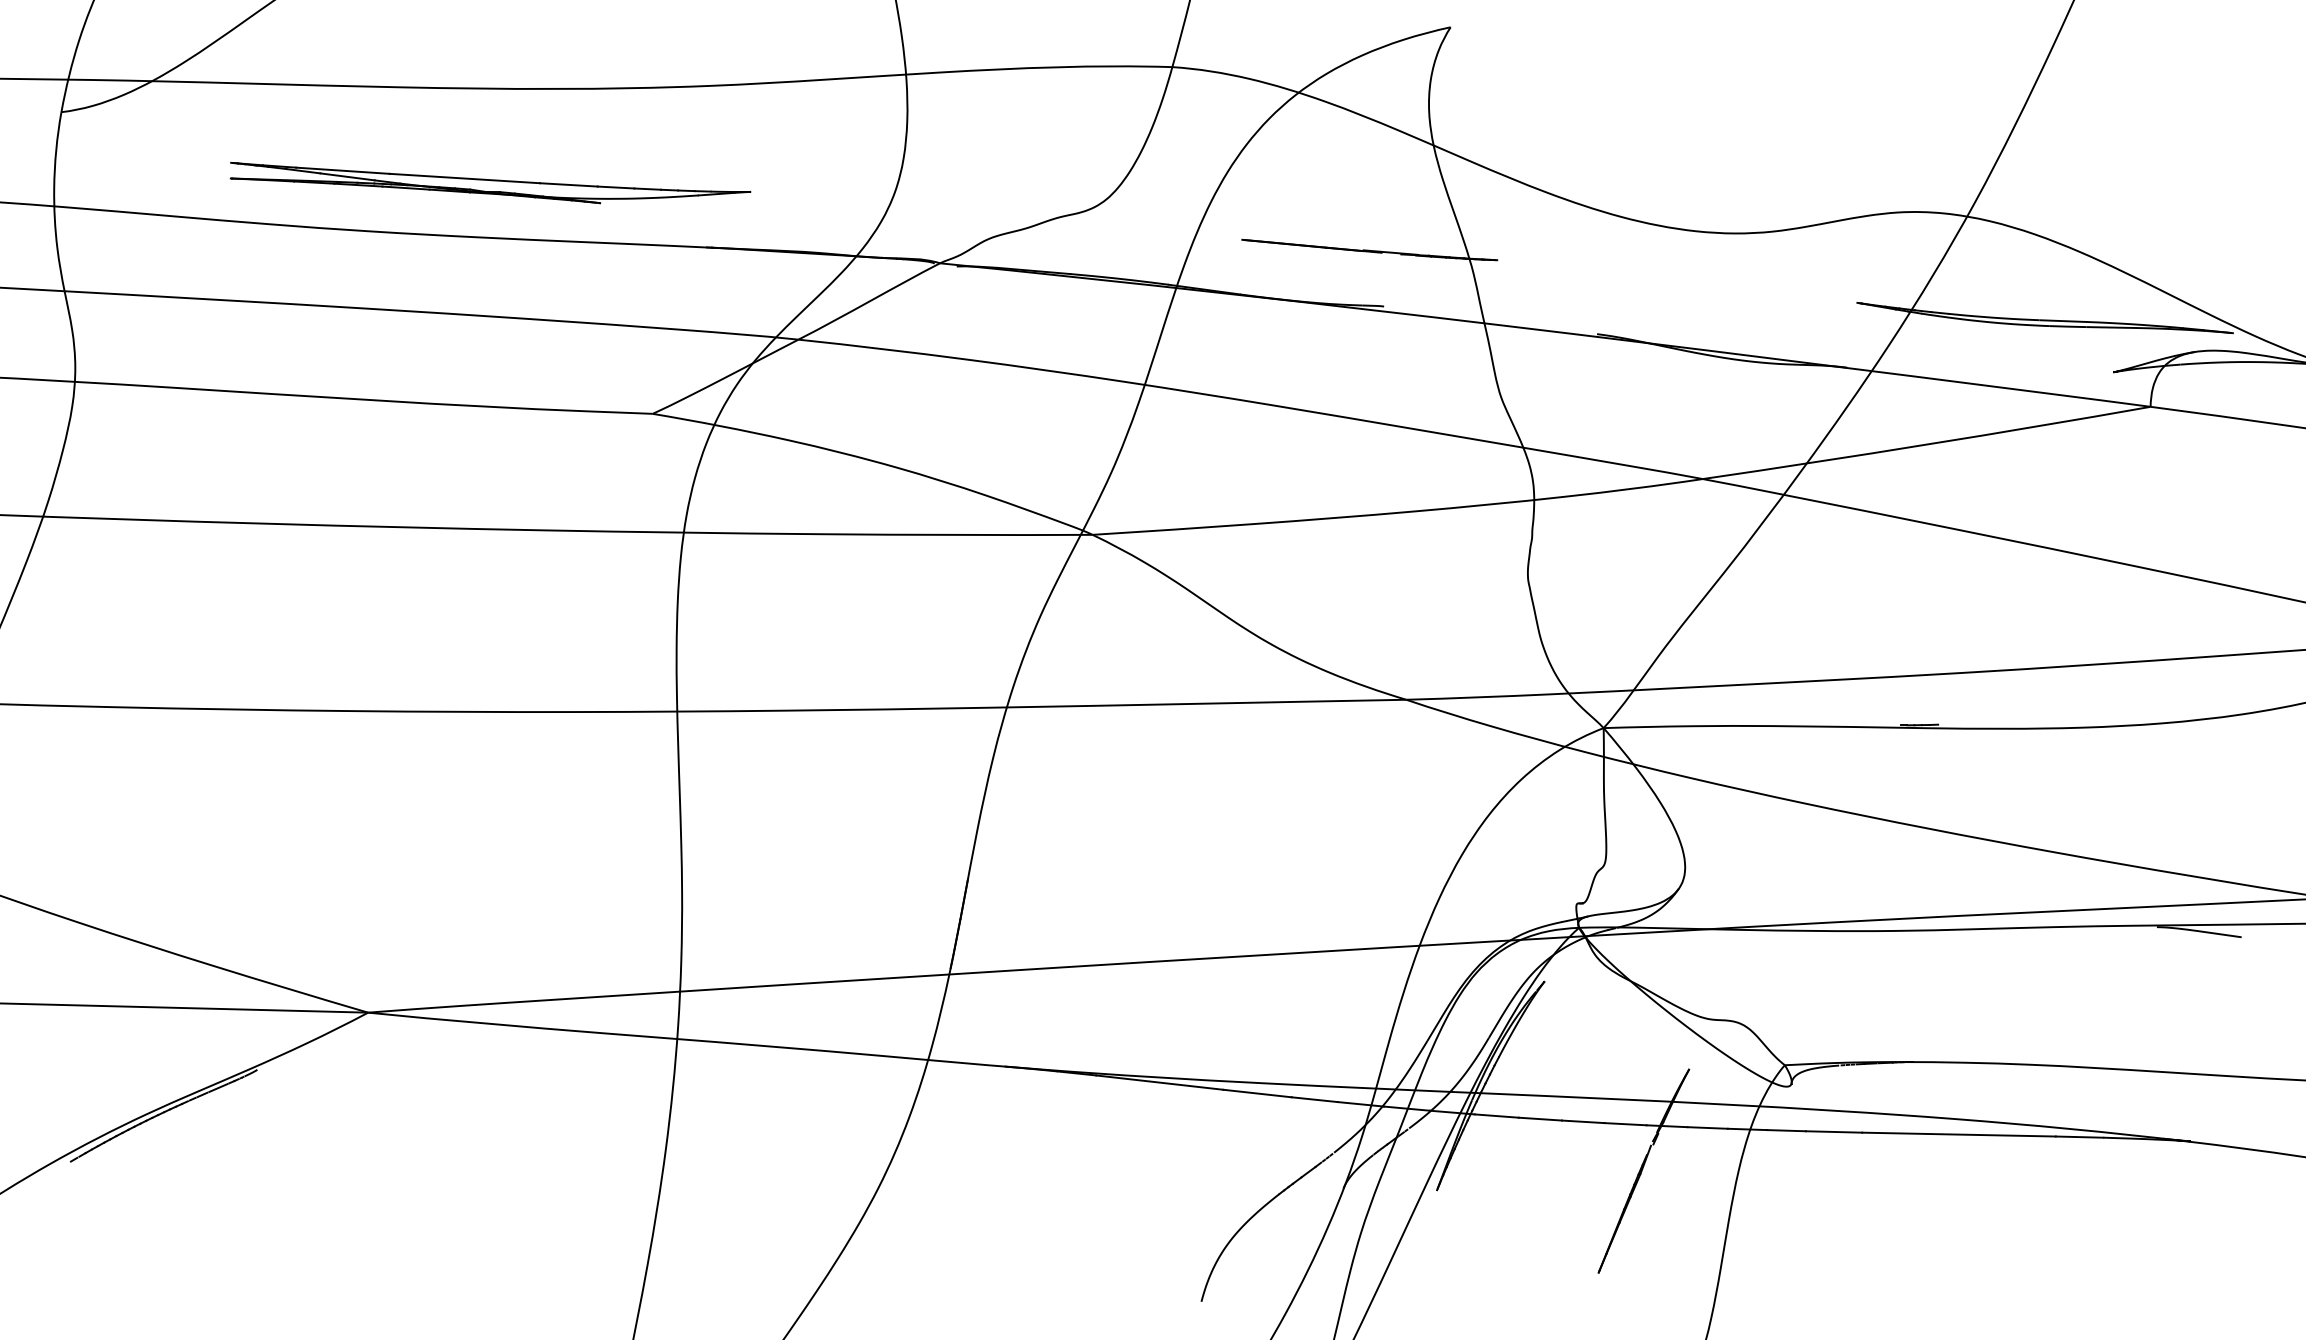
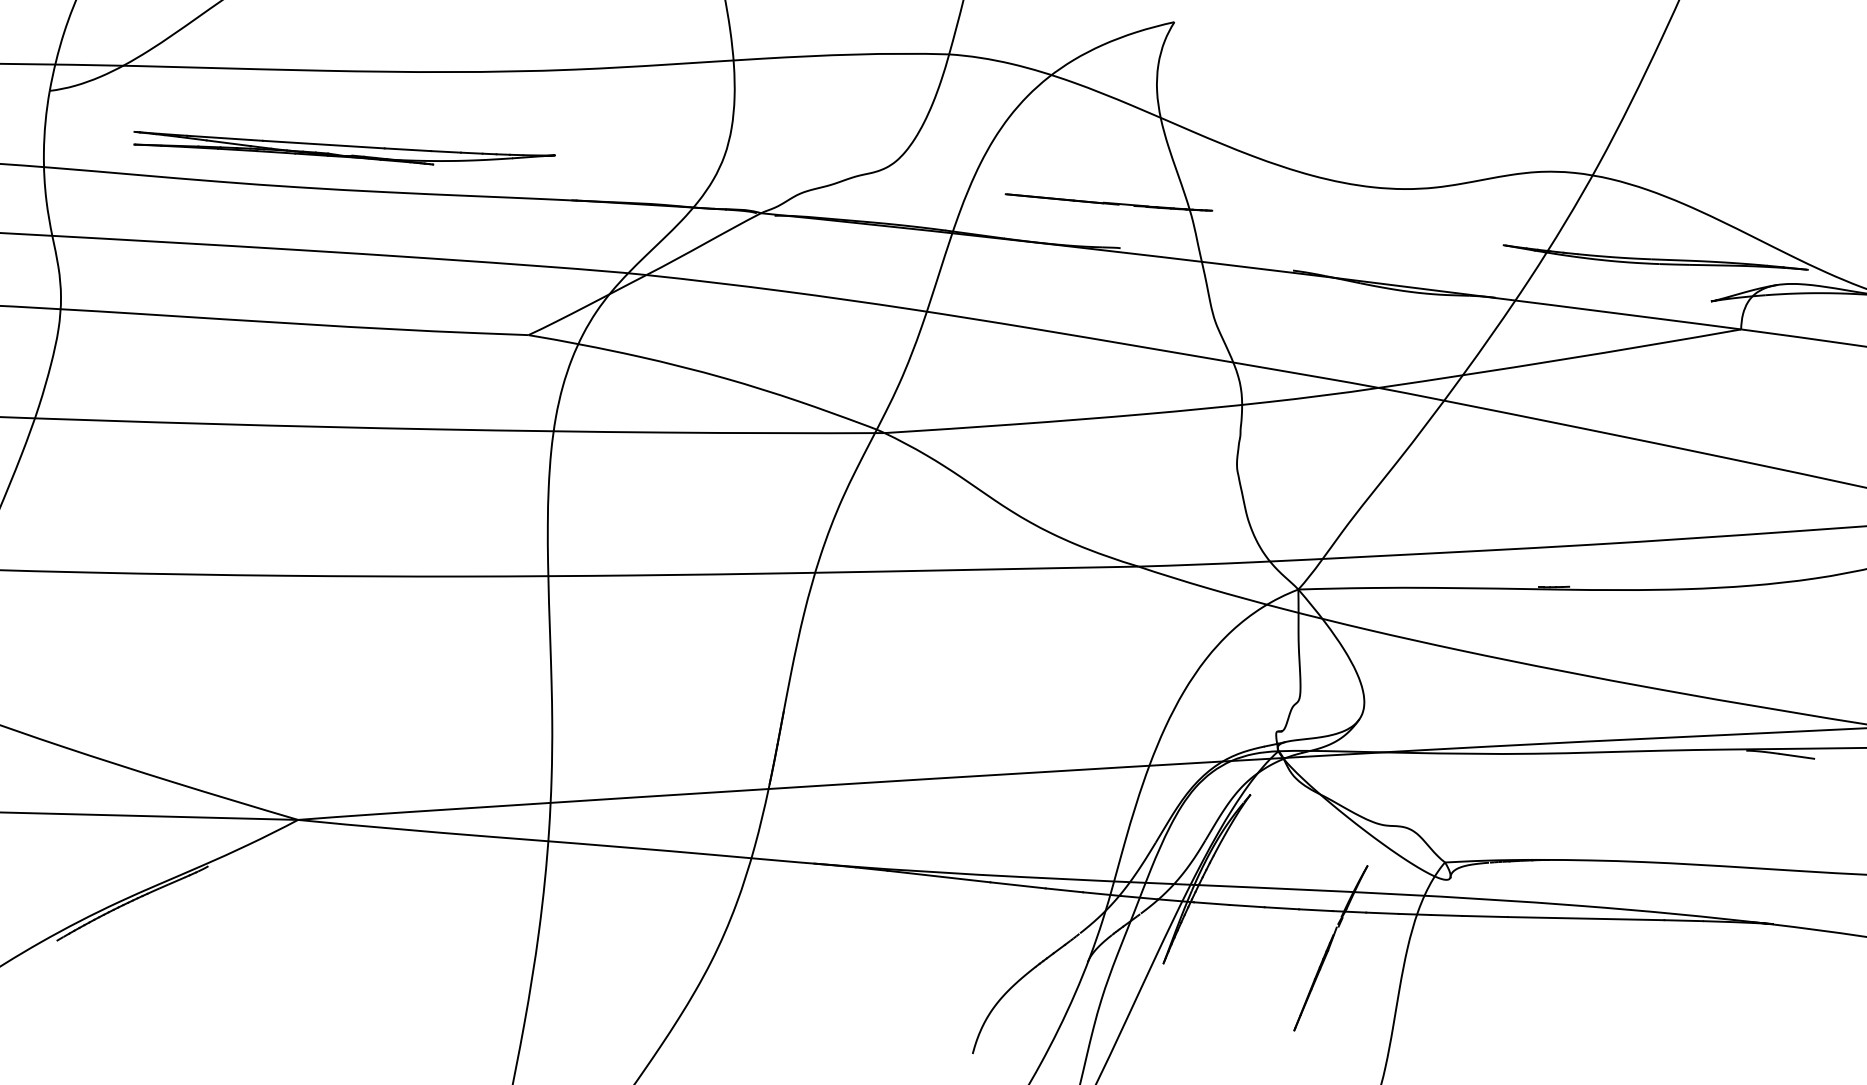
part: (490, 182) -> (344, 147), moved

